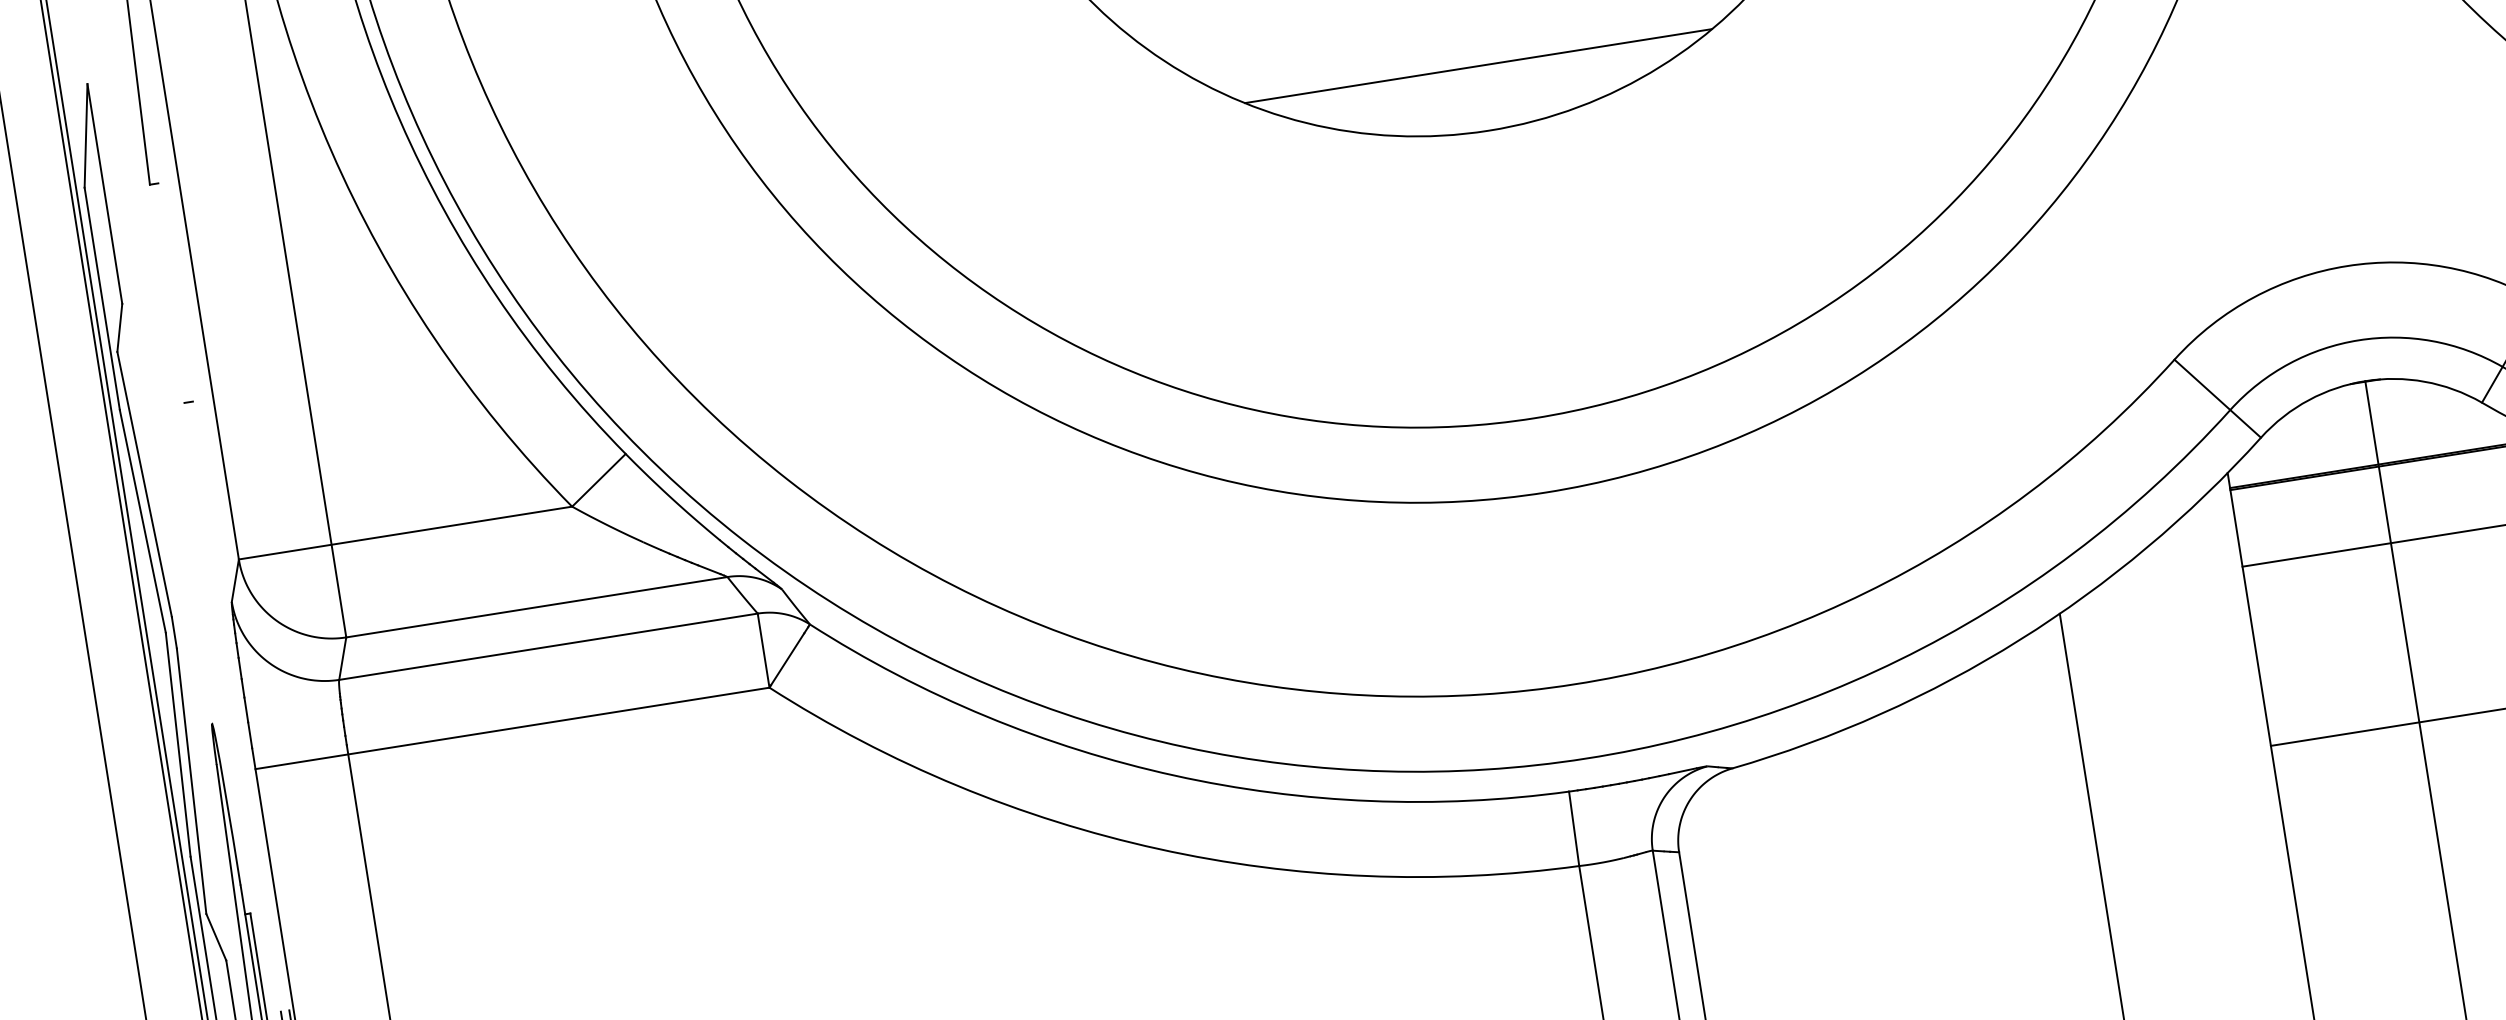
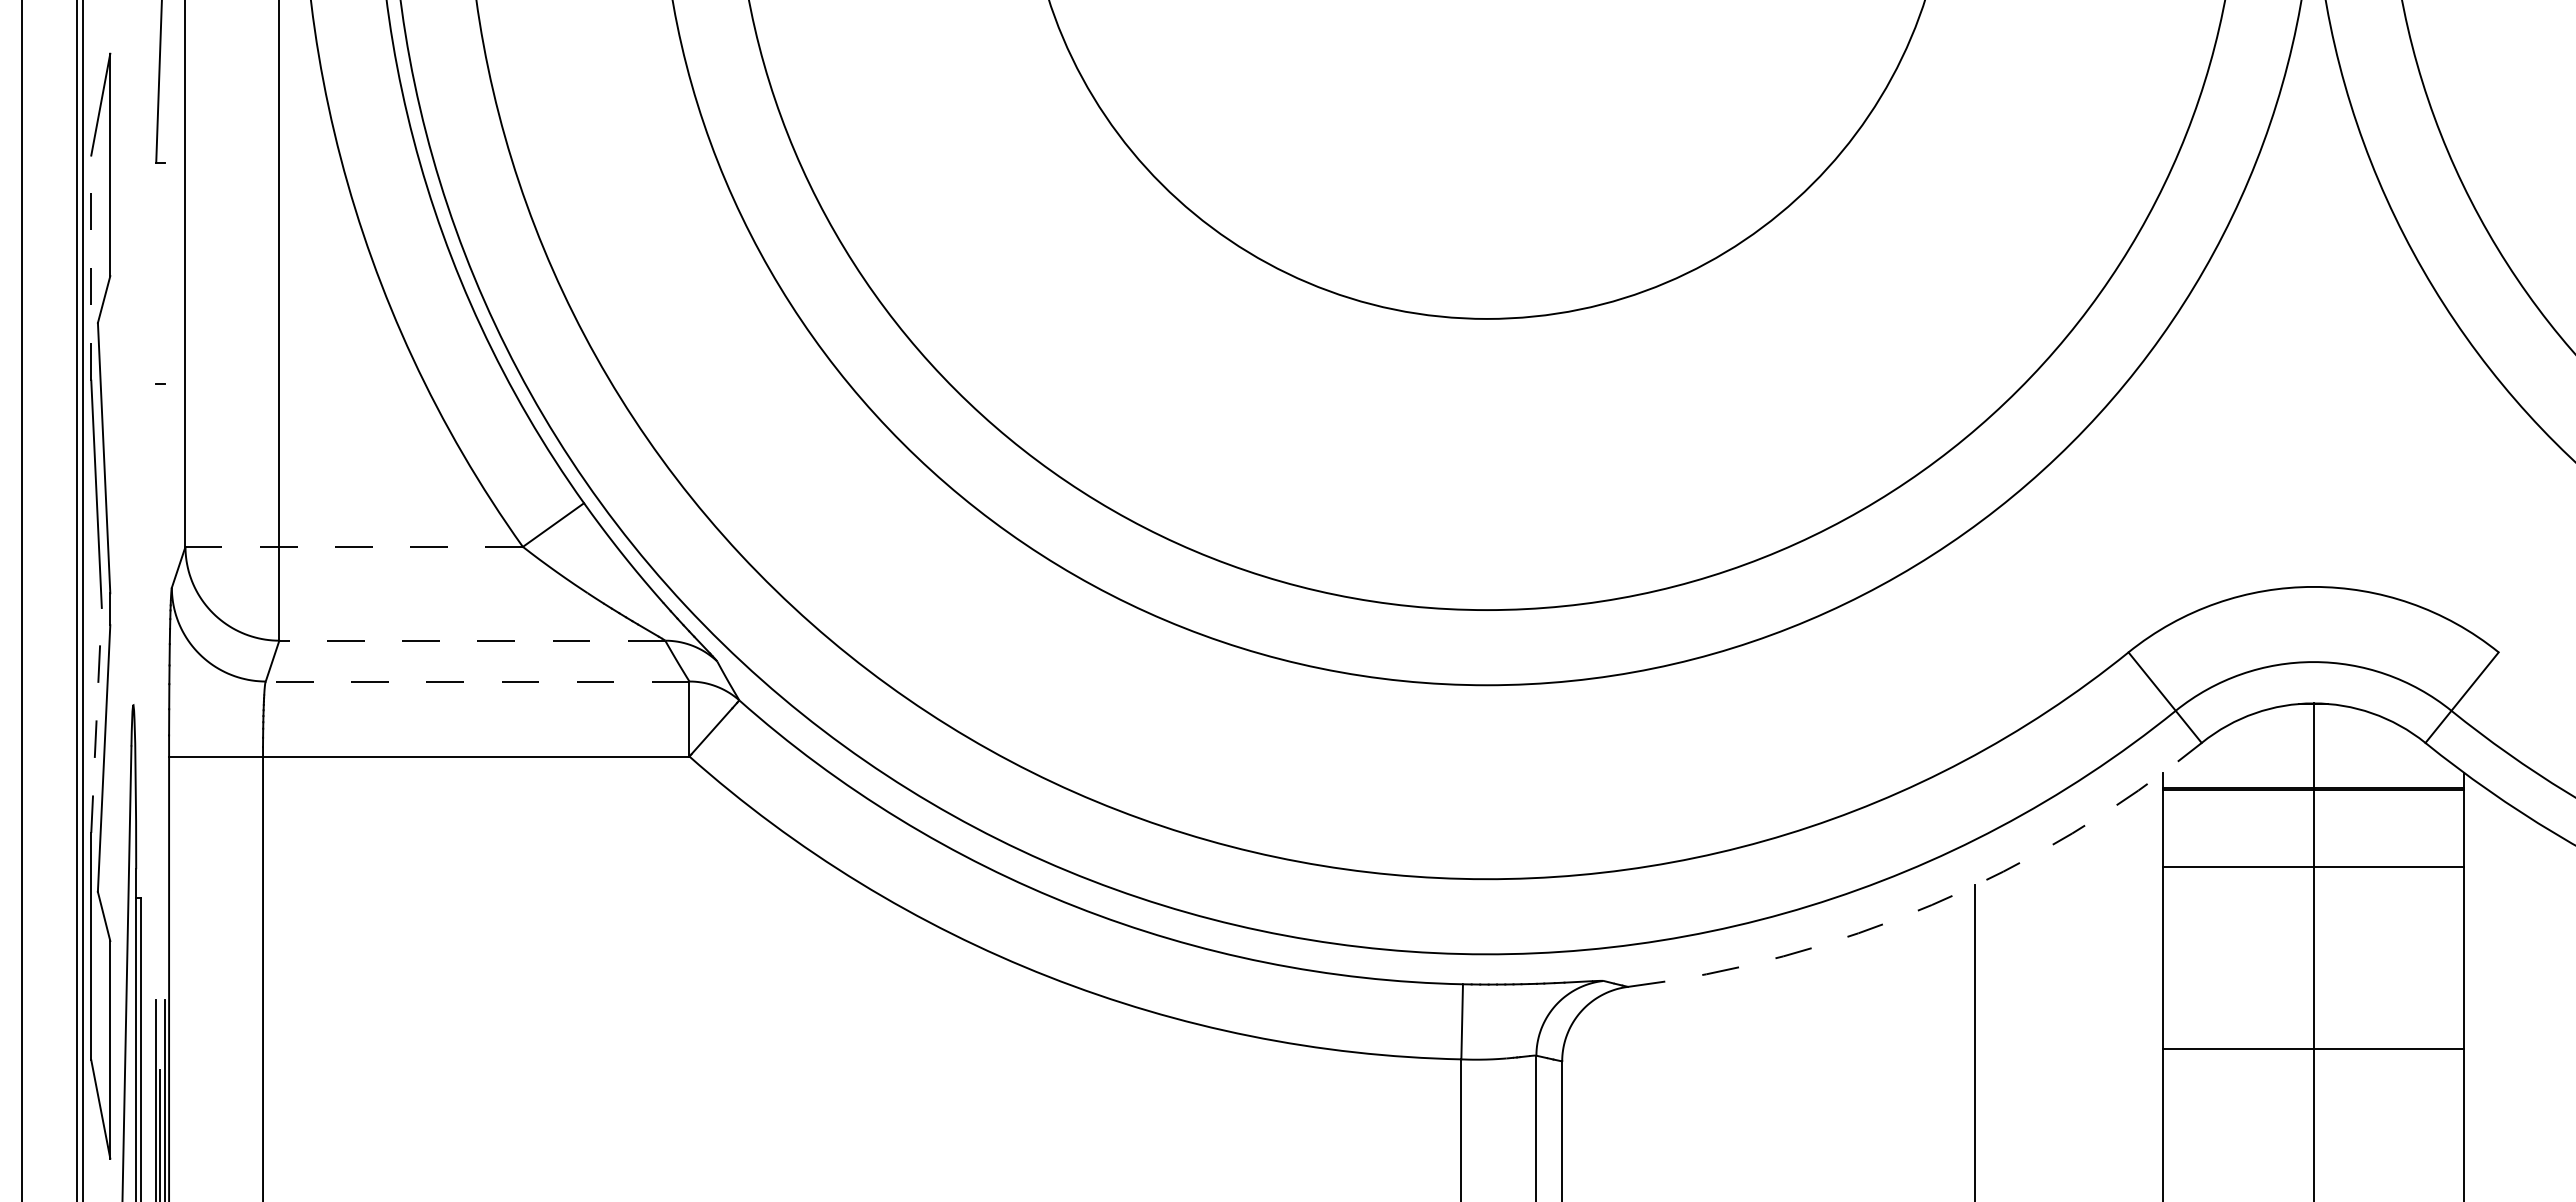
line: (1477, 66) -> (1486, 253), removed
line: (102, 299) -> (91, 268), solid -> dashed
line: (405, 532) -> (354, 546), solid -> dashed
line: (537, 607) -> (472, 640), solid -> dashed
arc: (2019, 640) -> (1931, 905), solid -> dashed
line: (548, 646) -> (477, 681), solid -> dashed
line: (178, 744) -> (96, 720), solid -> dashed

